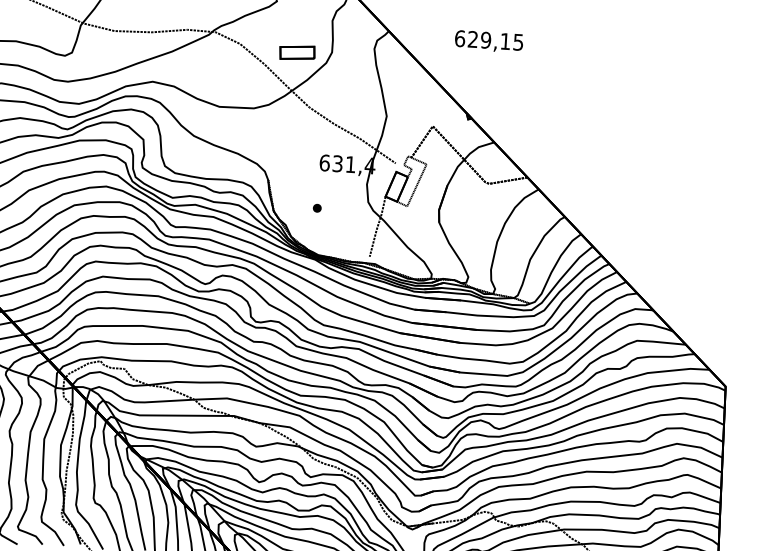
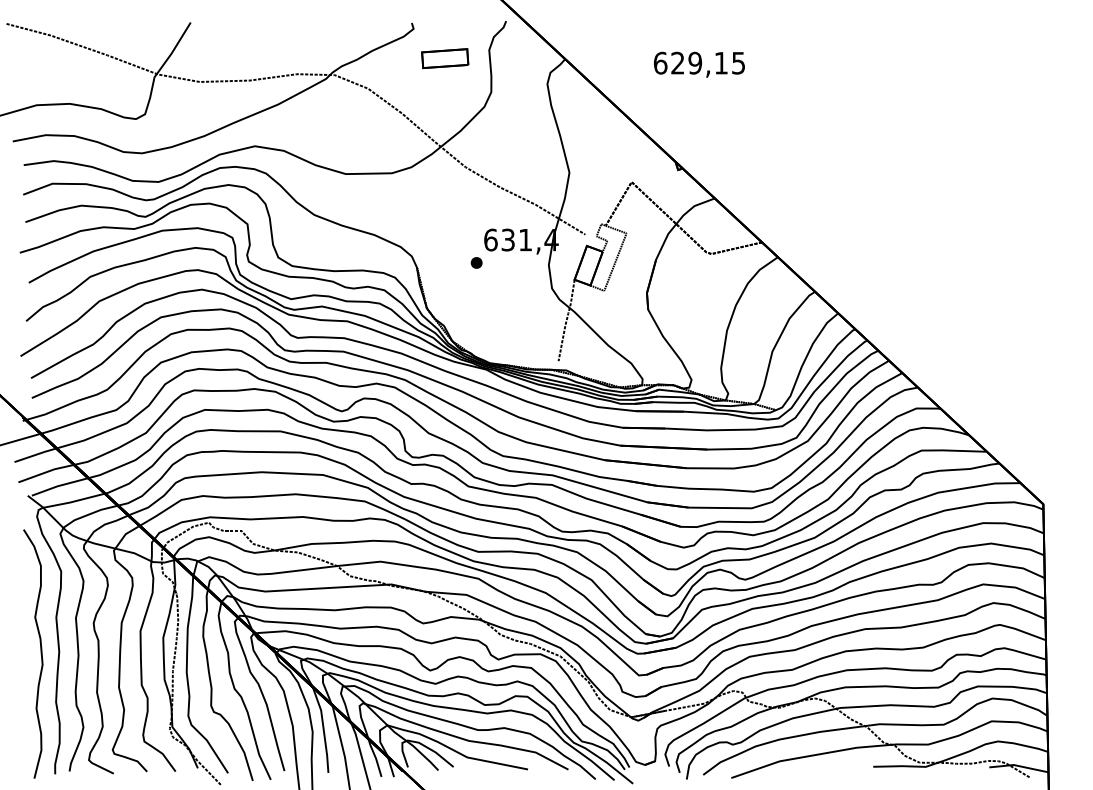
part: (297, 52) -> (445, 58), moved
part: (317, 207) -> (476, 262), moved

